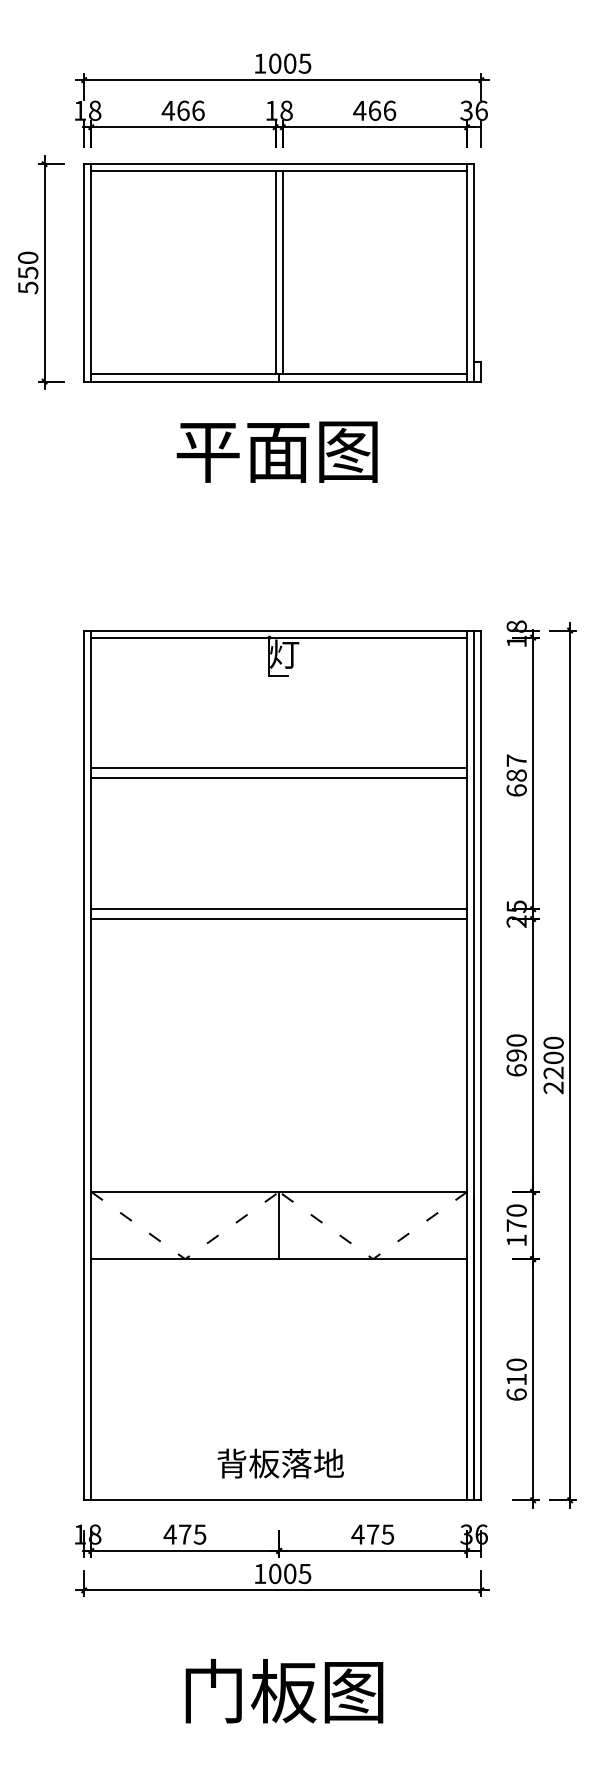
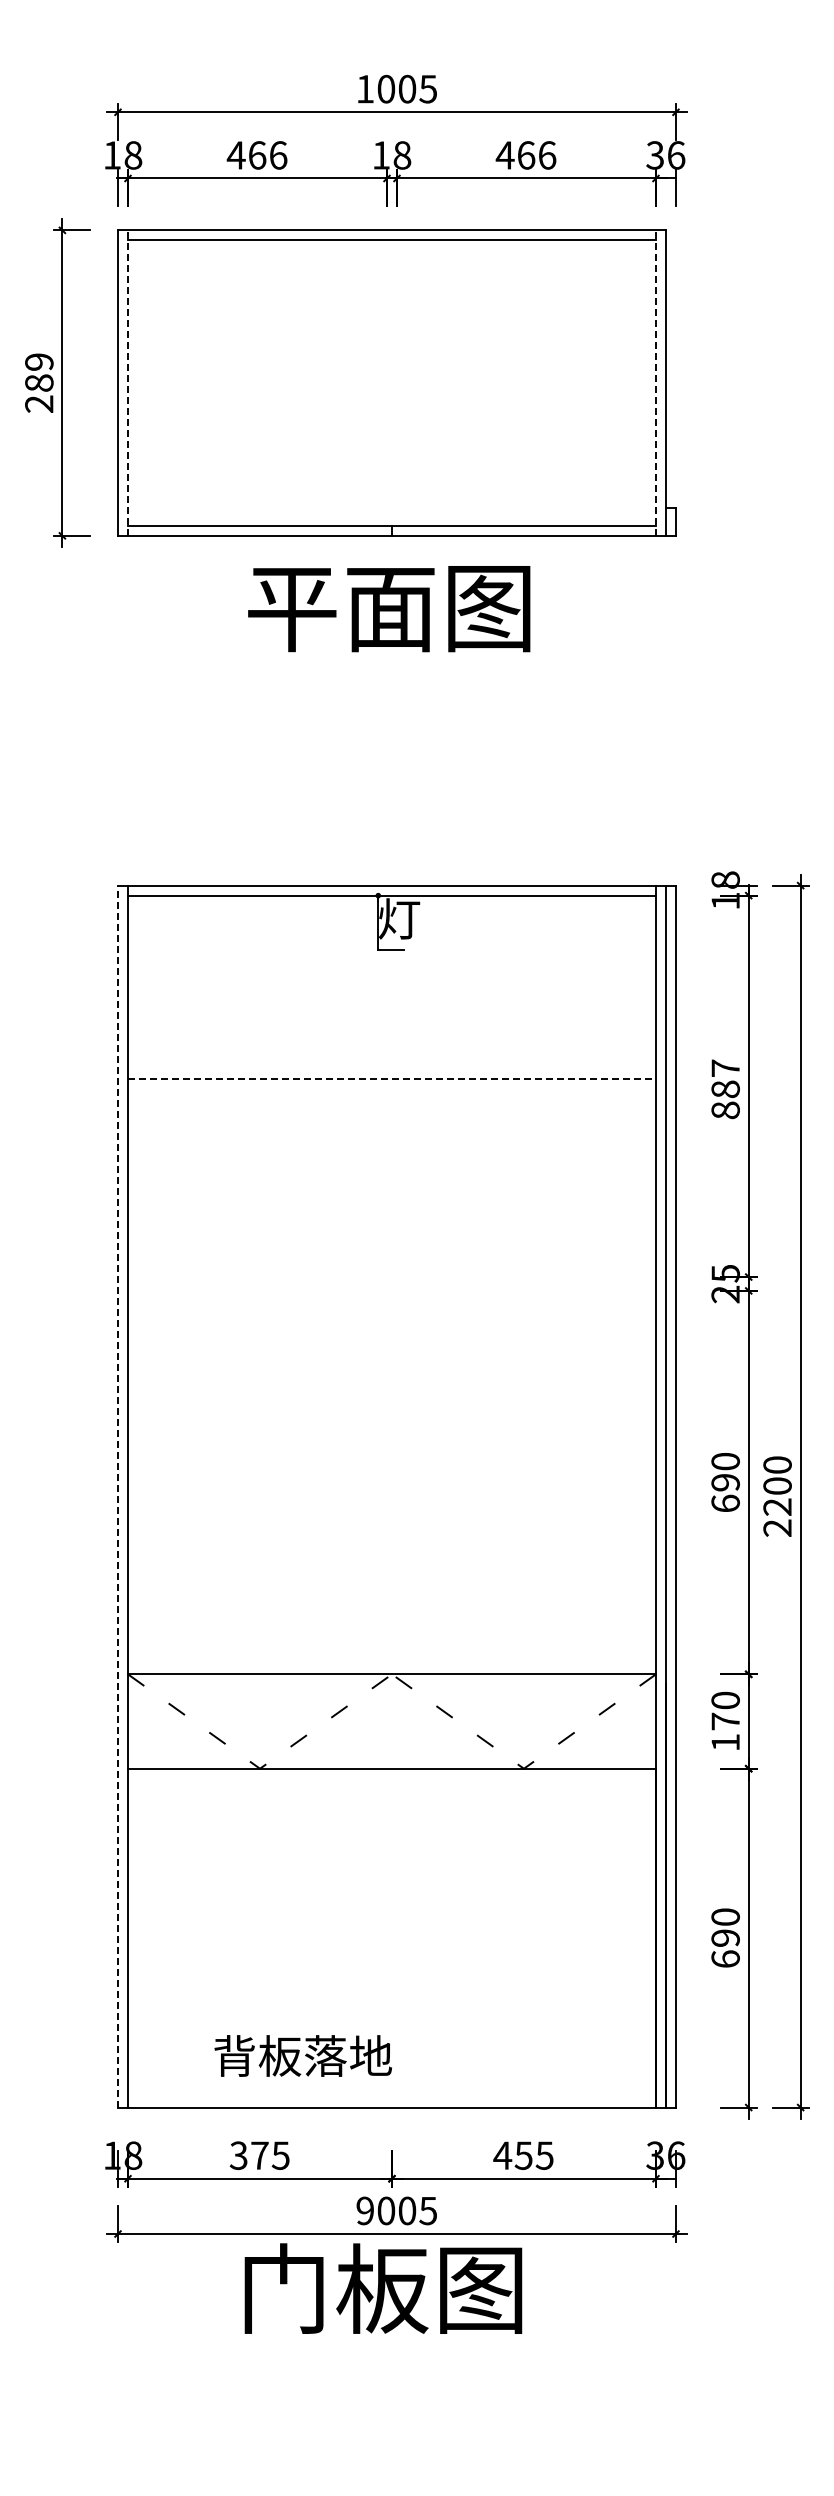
line: (275, 272) -> (386, 382), removed
line: (282, 272) -> (396, 382), removed
text: (28, 273) -> (39, 383), 550 -> 289
line: (91, 273) -> (128, 383), solid -> dashed
line: (466, 273) -> (655, 383), solid -> dashed
text: (277, 452) -> (389, 609), moved
line: (278, 768) -> (391, 1079), solid -> dashed
line: (278, 777) -> (391, 1092), removed
text: (516, 790) -> (725, 1110), 687 -> 887
line: (278, 909) -> (391, 1277), removed
line: (278, 918) -> (391, 1290), removed
line: (84, 1065) -> (118, 1496), solid -> dashed
line: (278, 1225) -> (391, 1721), removed
text: (516, 1379) -> (725, 1937), 610 -> 690
text: (280, 1463) -> (302, 2055), moved
text: (169, 1534) -> (238, 2155), 475 -> 375
text: (372, 1534) -> (523, 2155), 475 -> 455
text: (259, 1573) -> (364, 2210), 1005 -> 9005
text: (284, 1691) -> (383, 2288), moved

